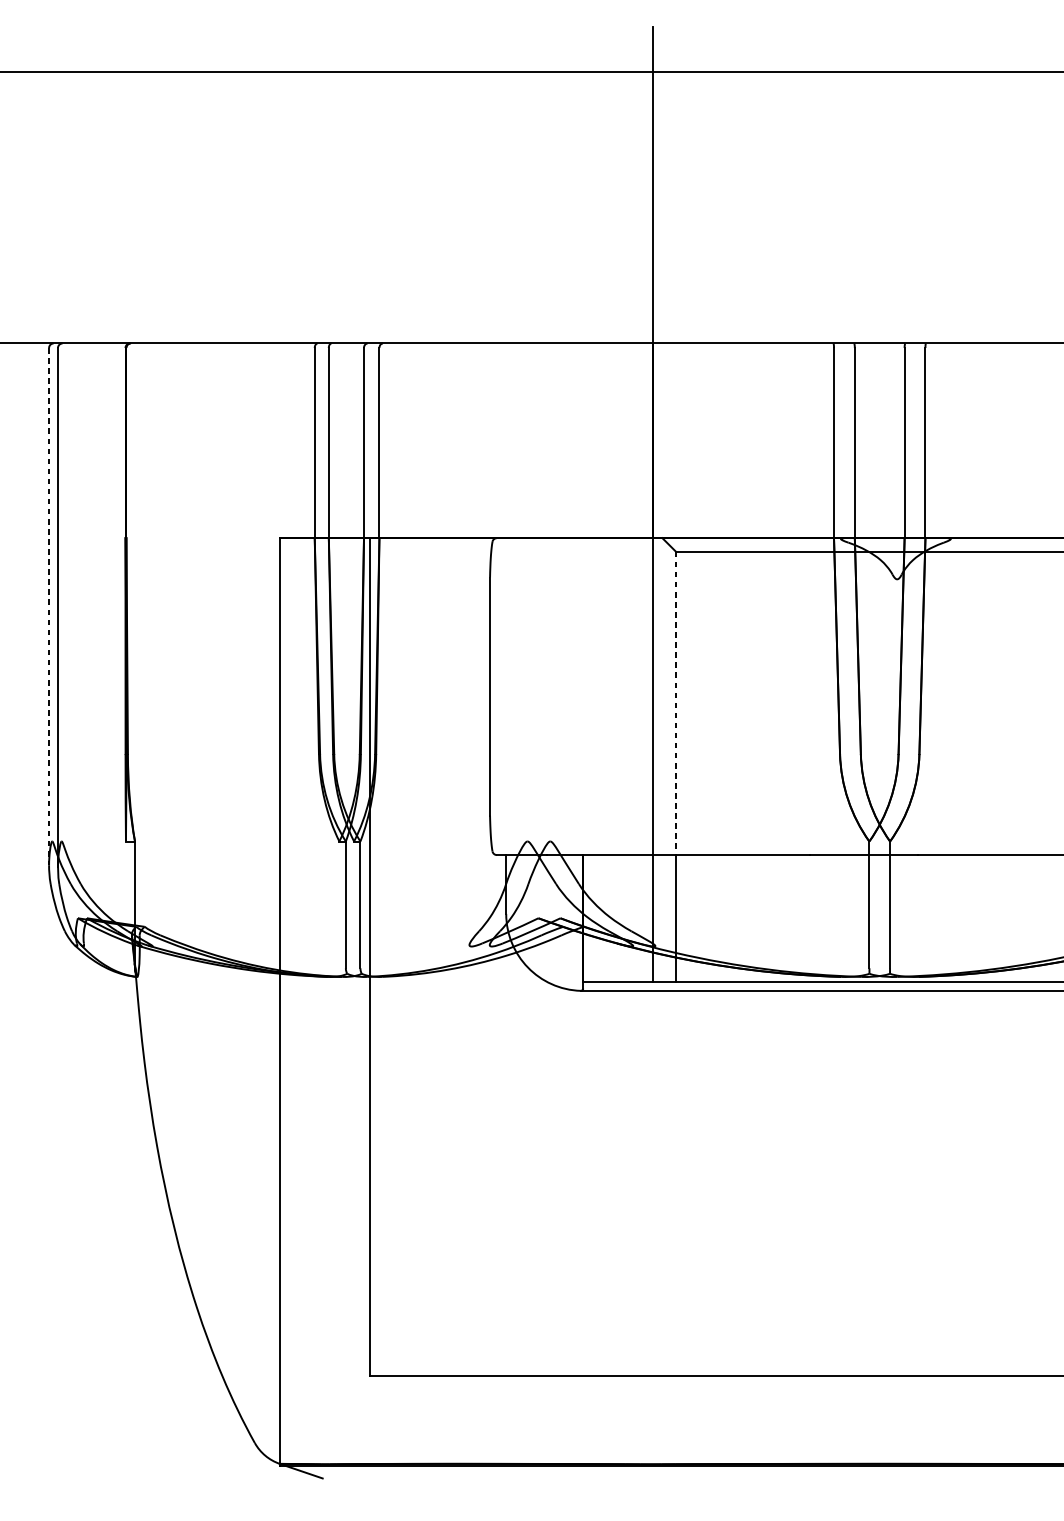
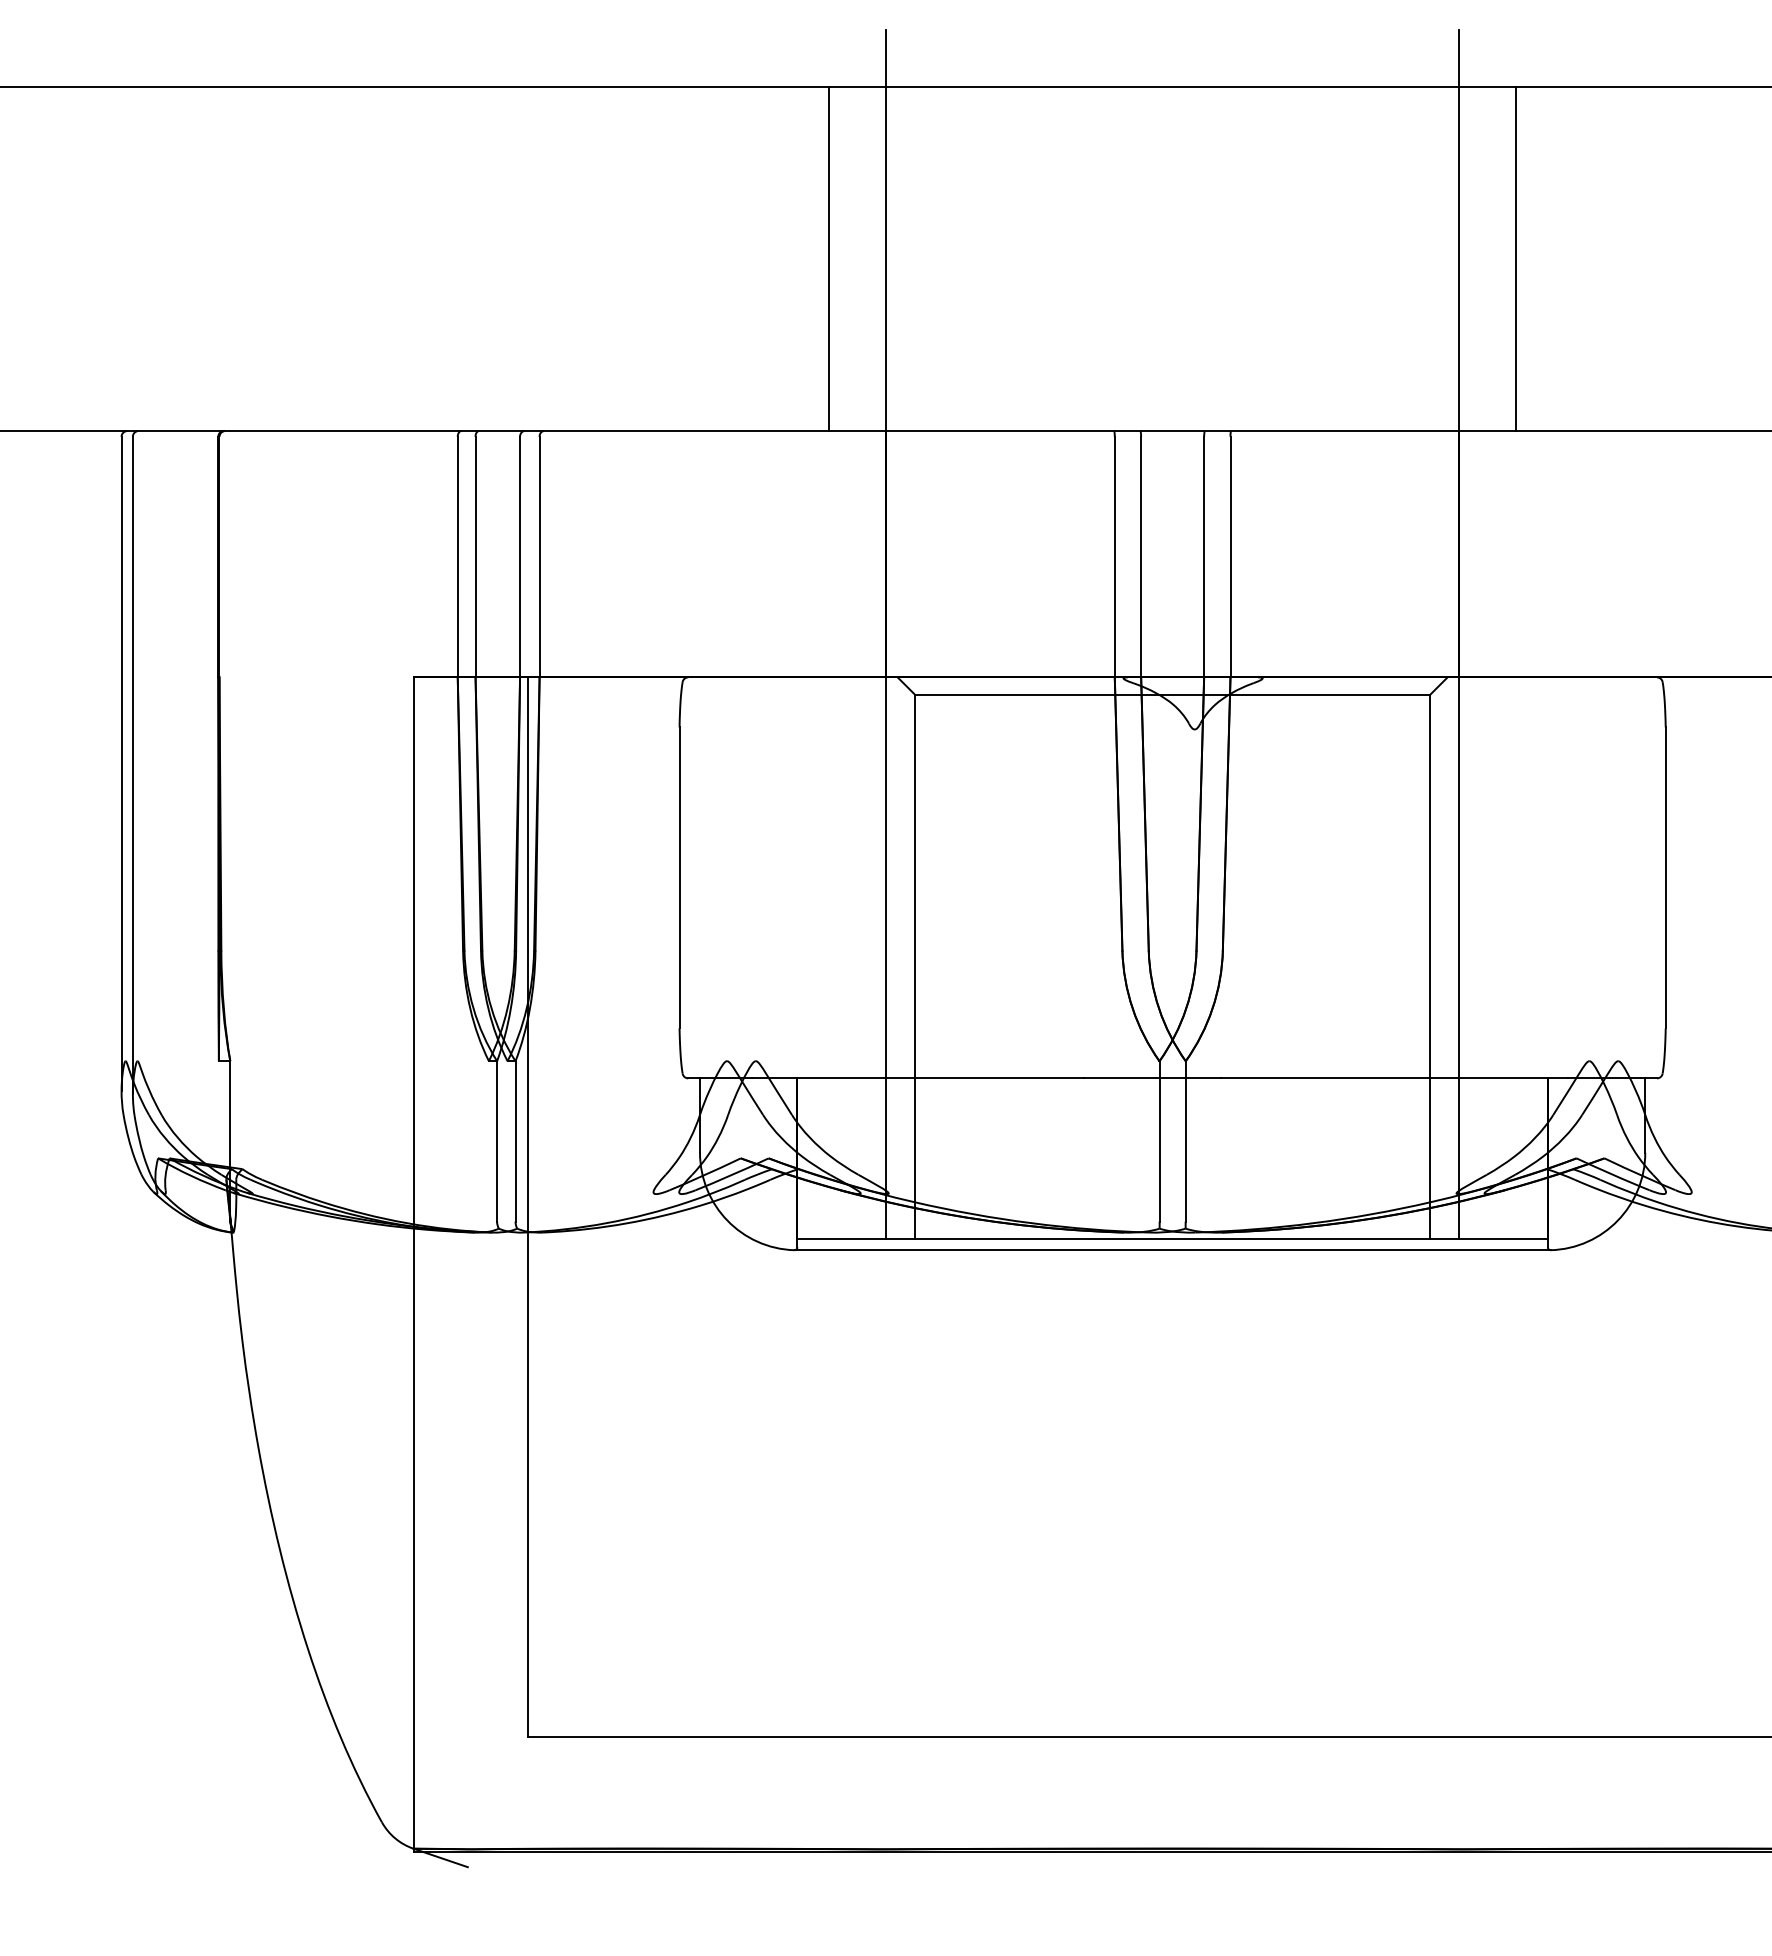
line: (607, 207) -> (828, 259), added
line: (49, 607) -> (121, 764), dashed -> solid
line: (675, 703) -> (914, 886), dashed -> solid

